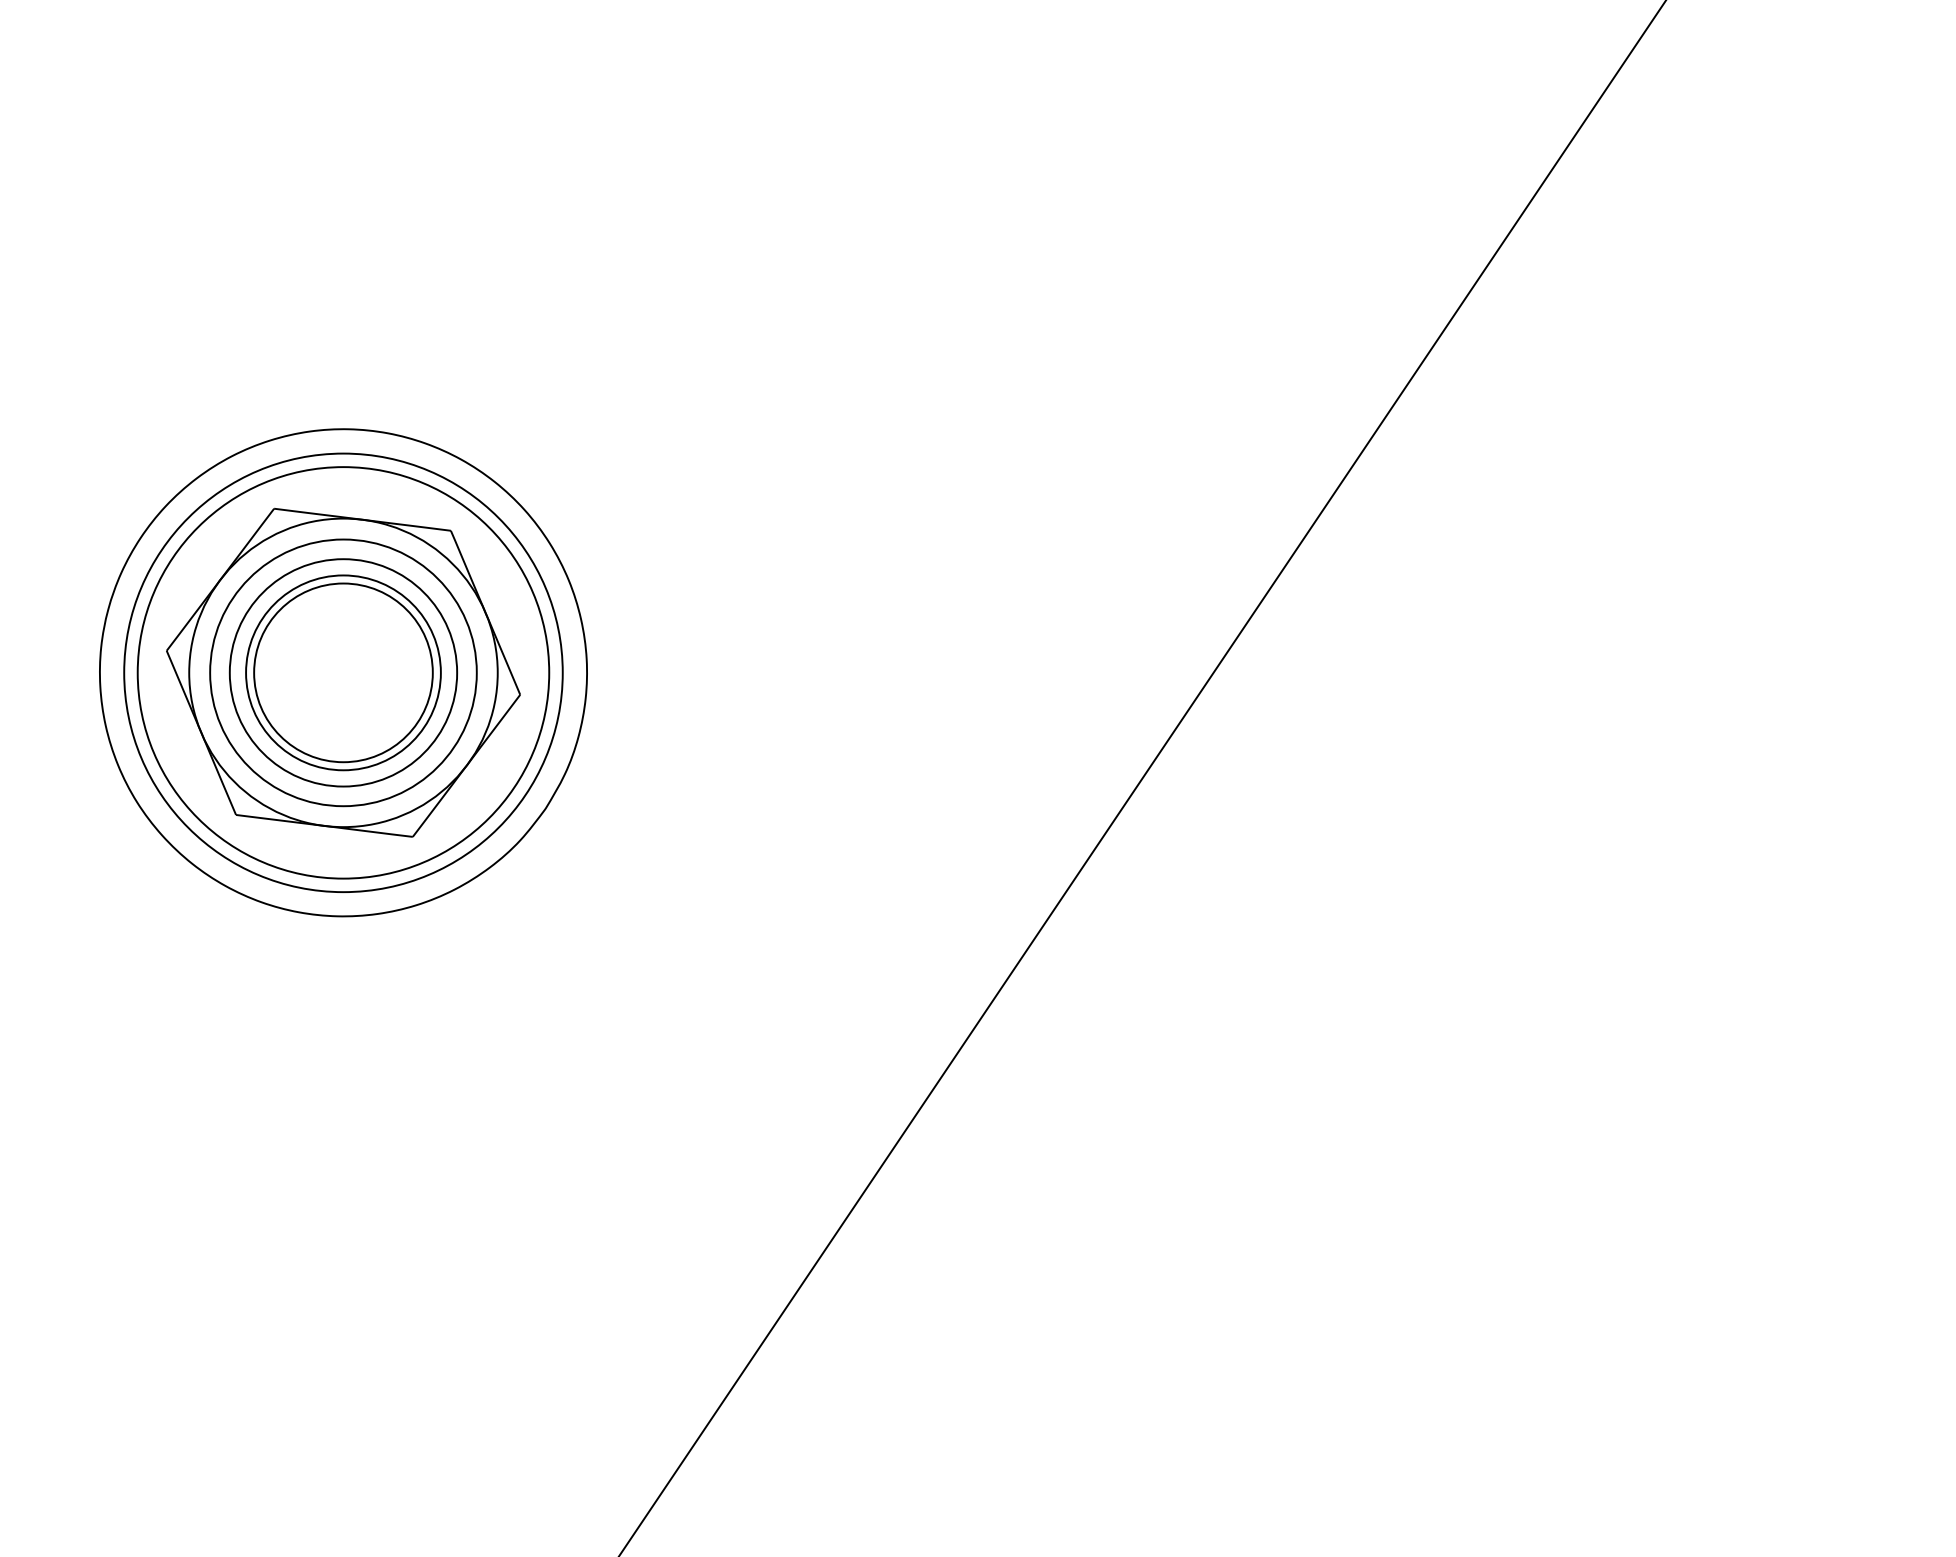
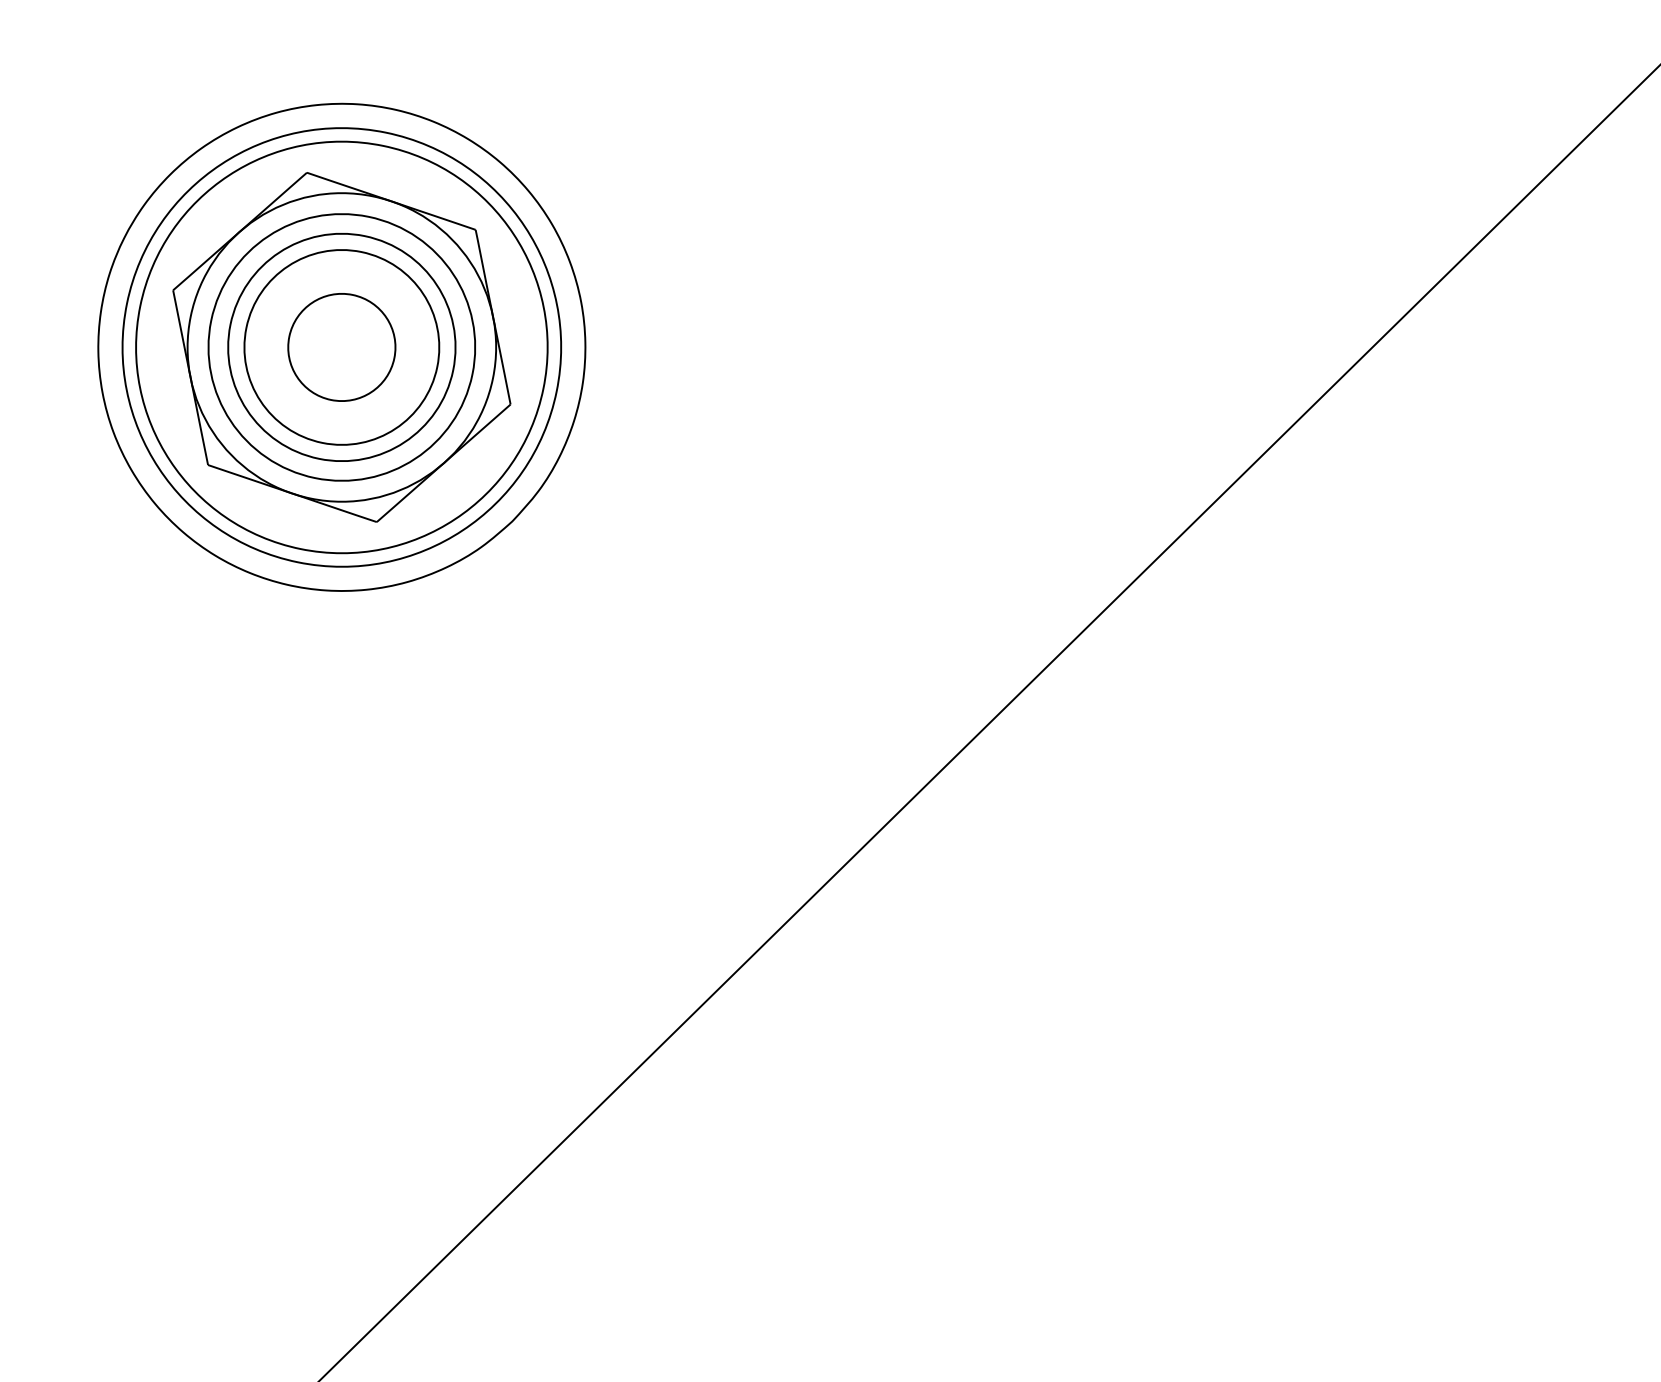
circle: (343, 672) -> (341, 347), size x0.6

